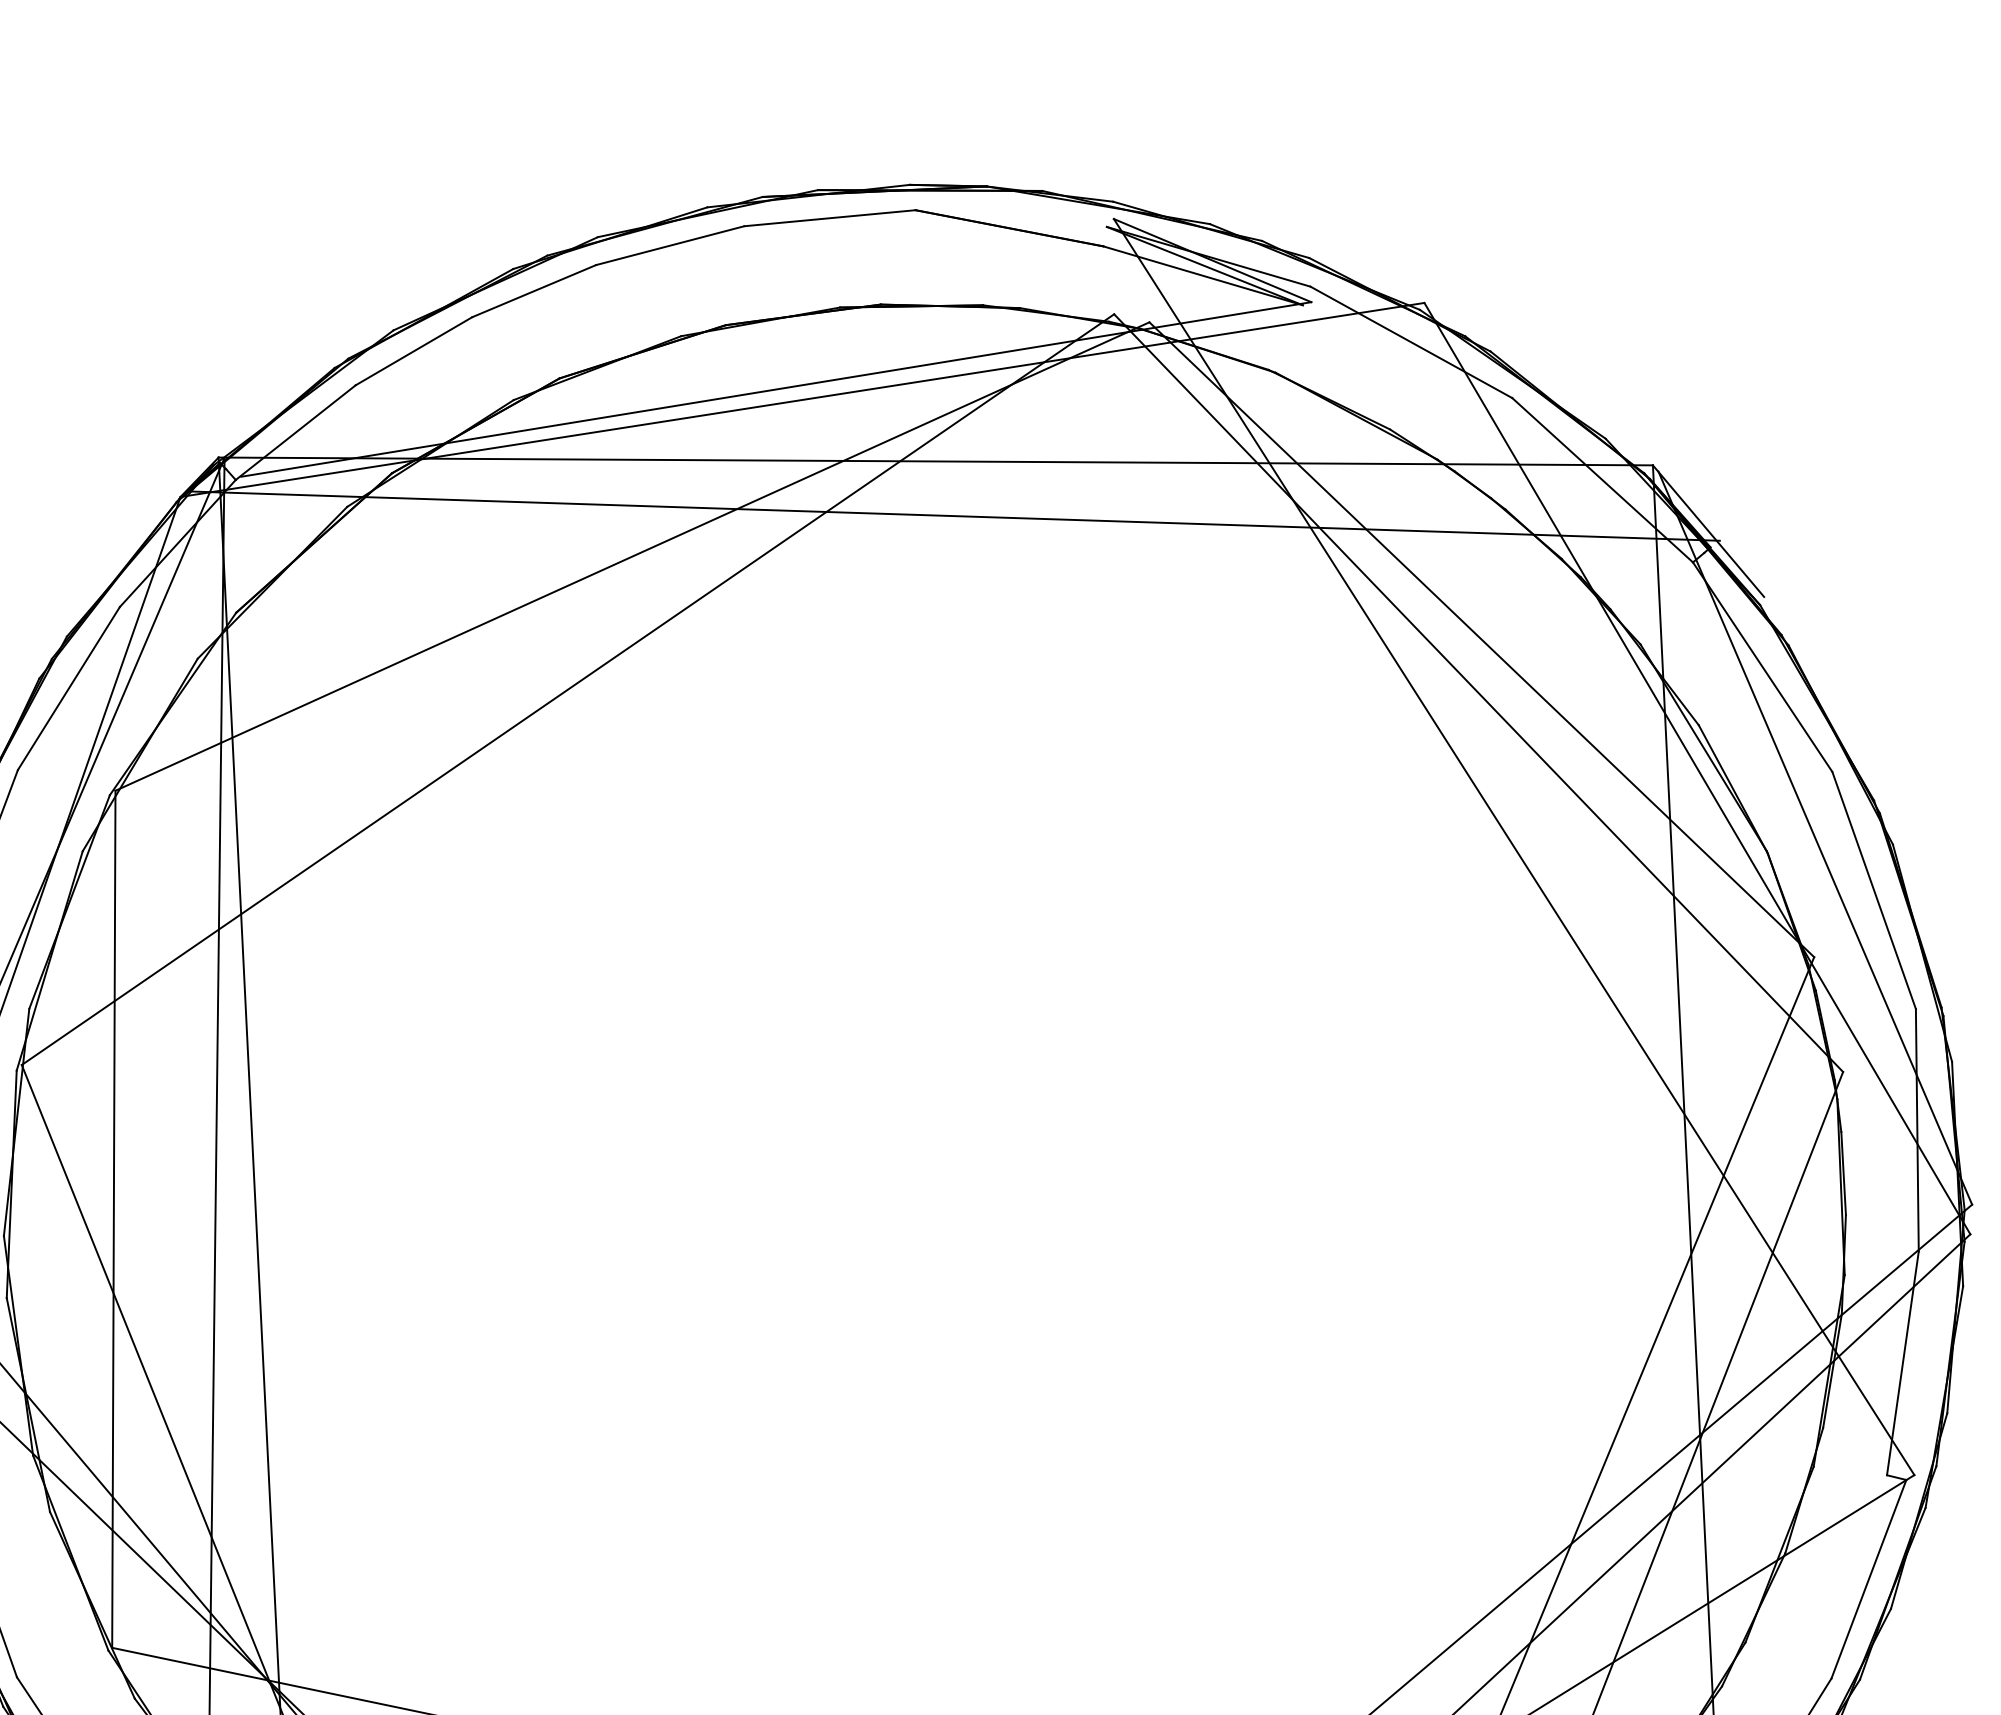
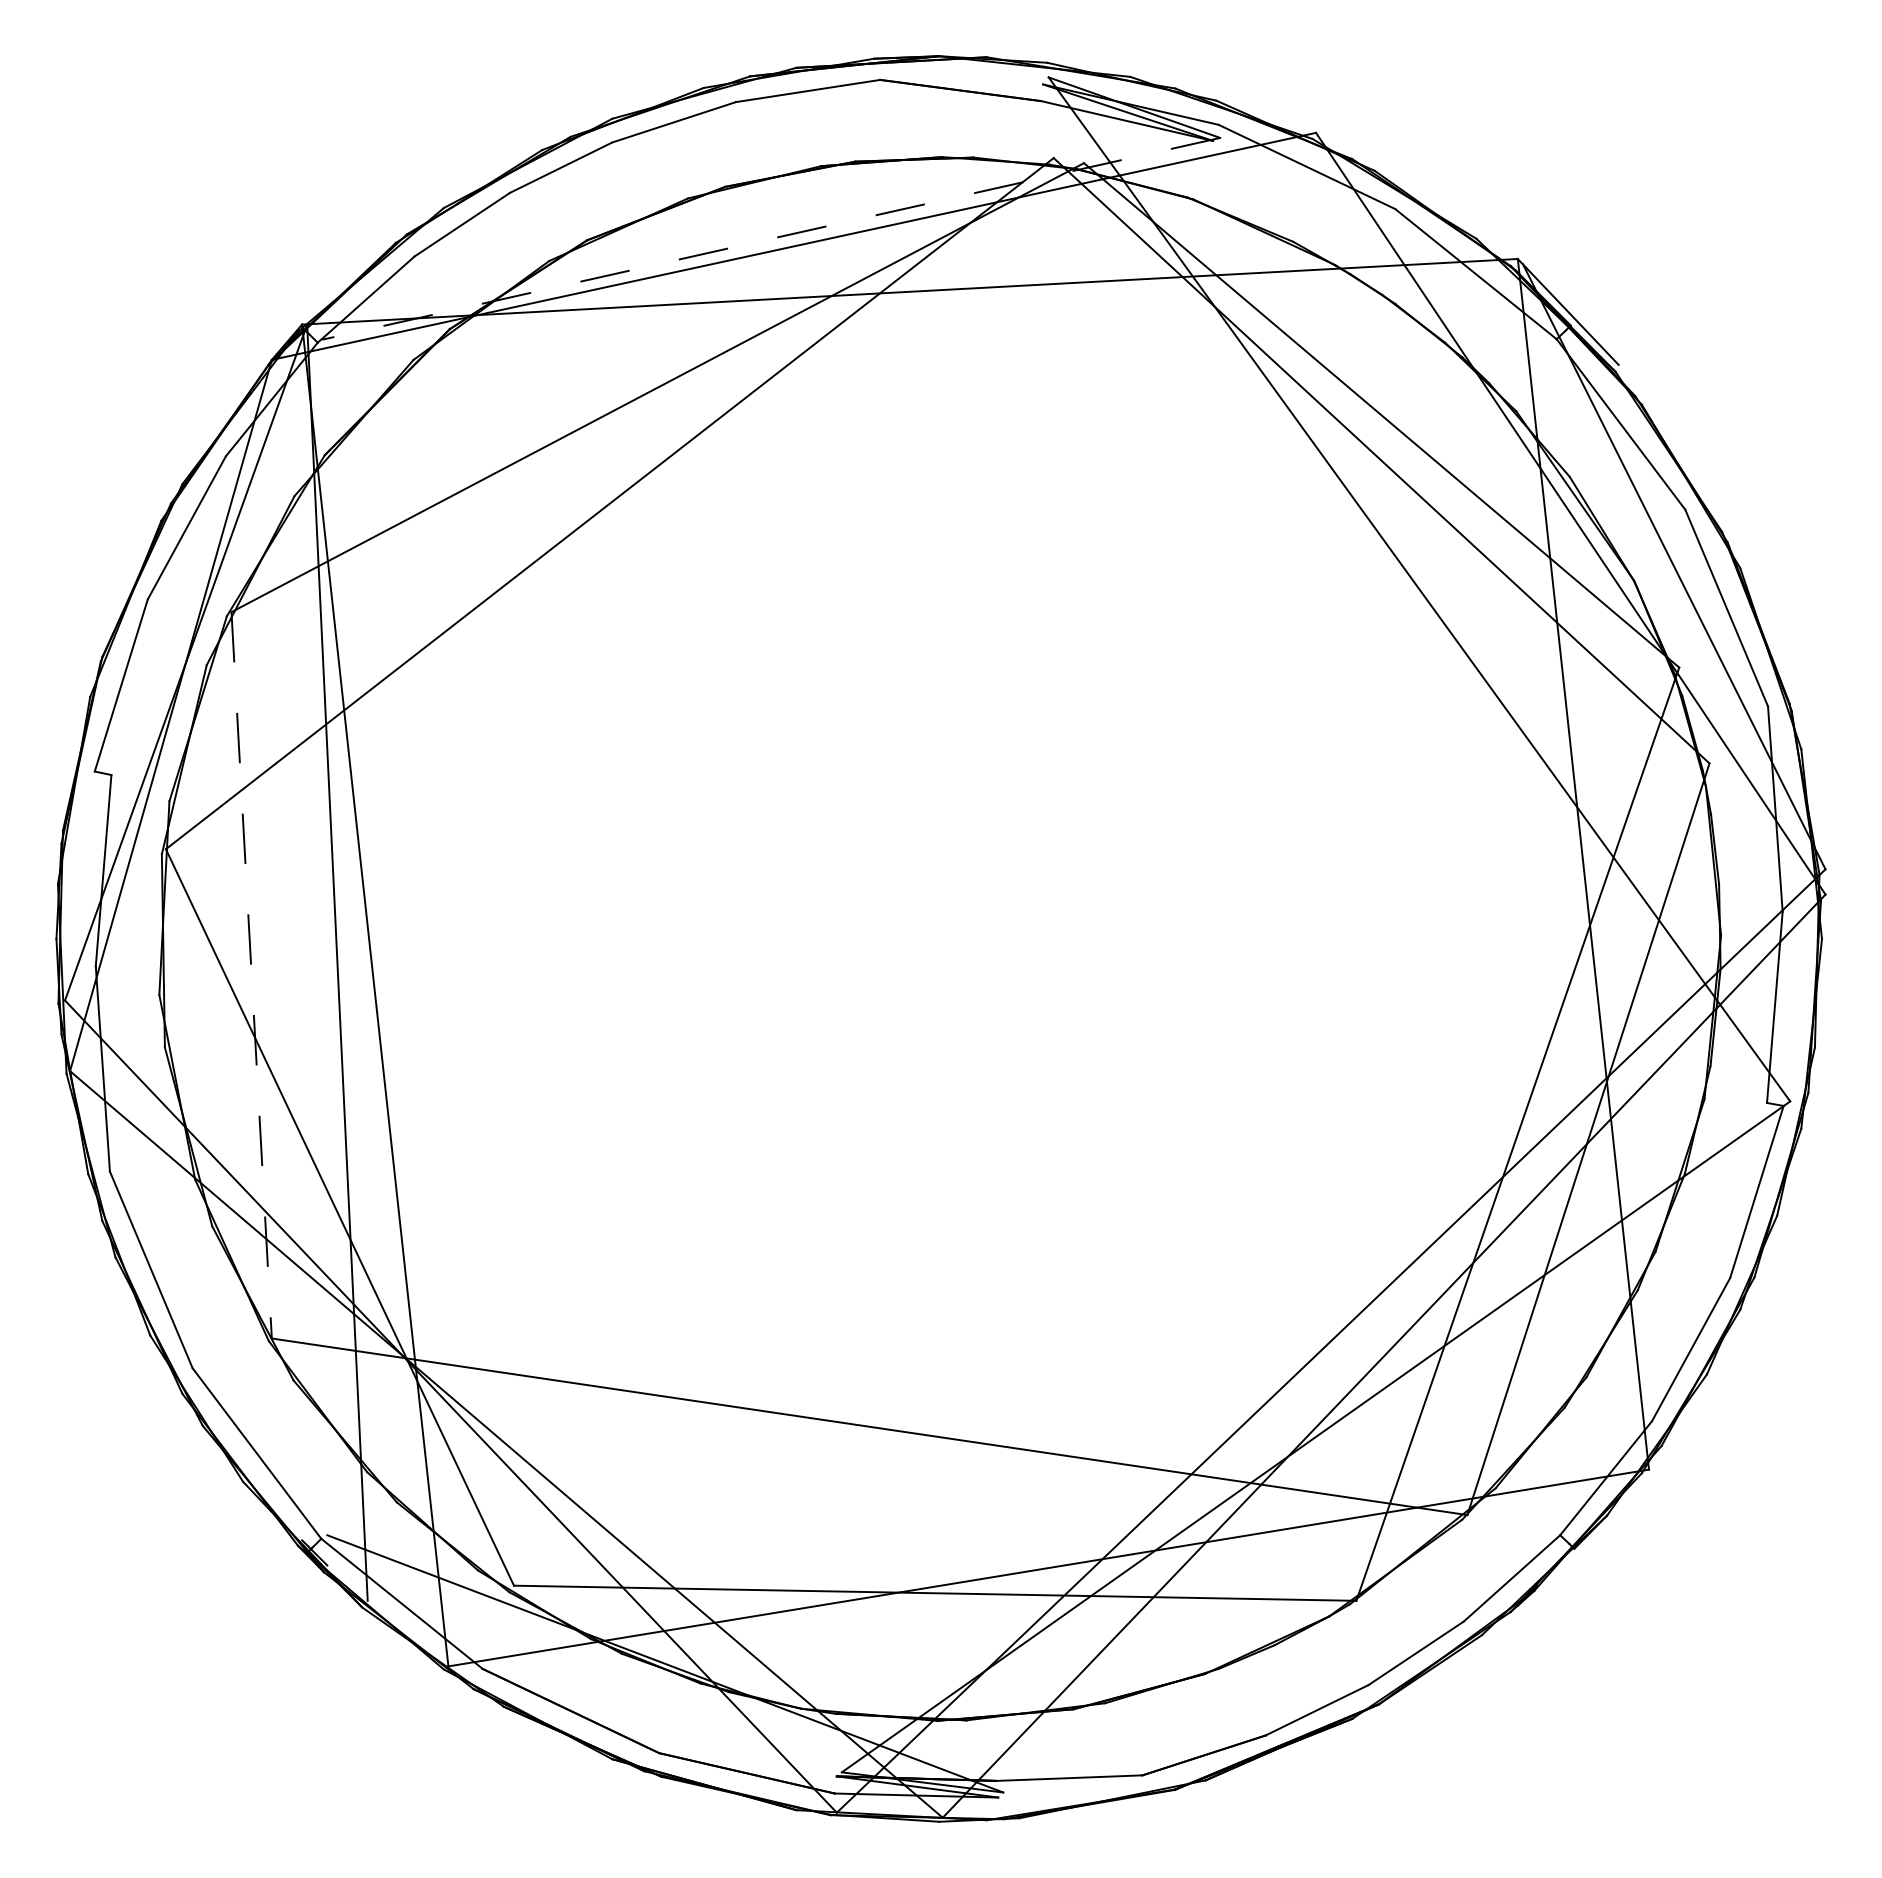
line: (775, 389) -> (770, 238), solid -> dashed
line: (953, 515) -> (927, 336), removed
line: (113, 1219) -> (251, 975), solid -> dashed

